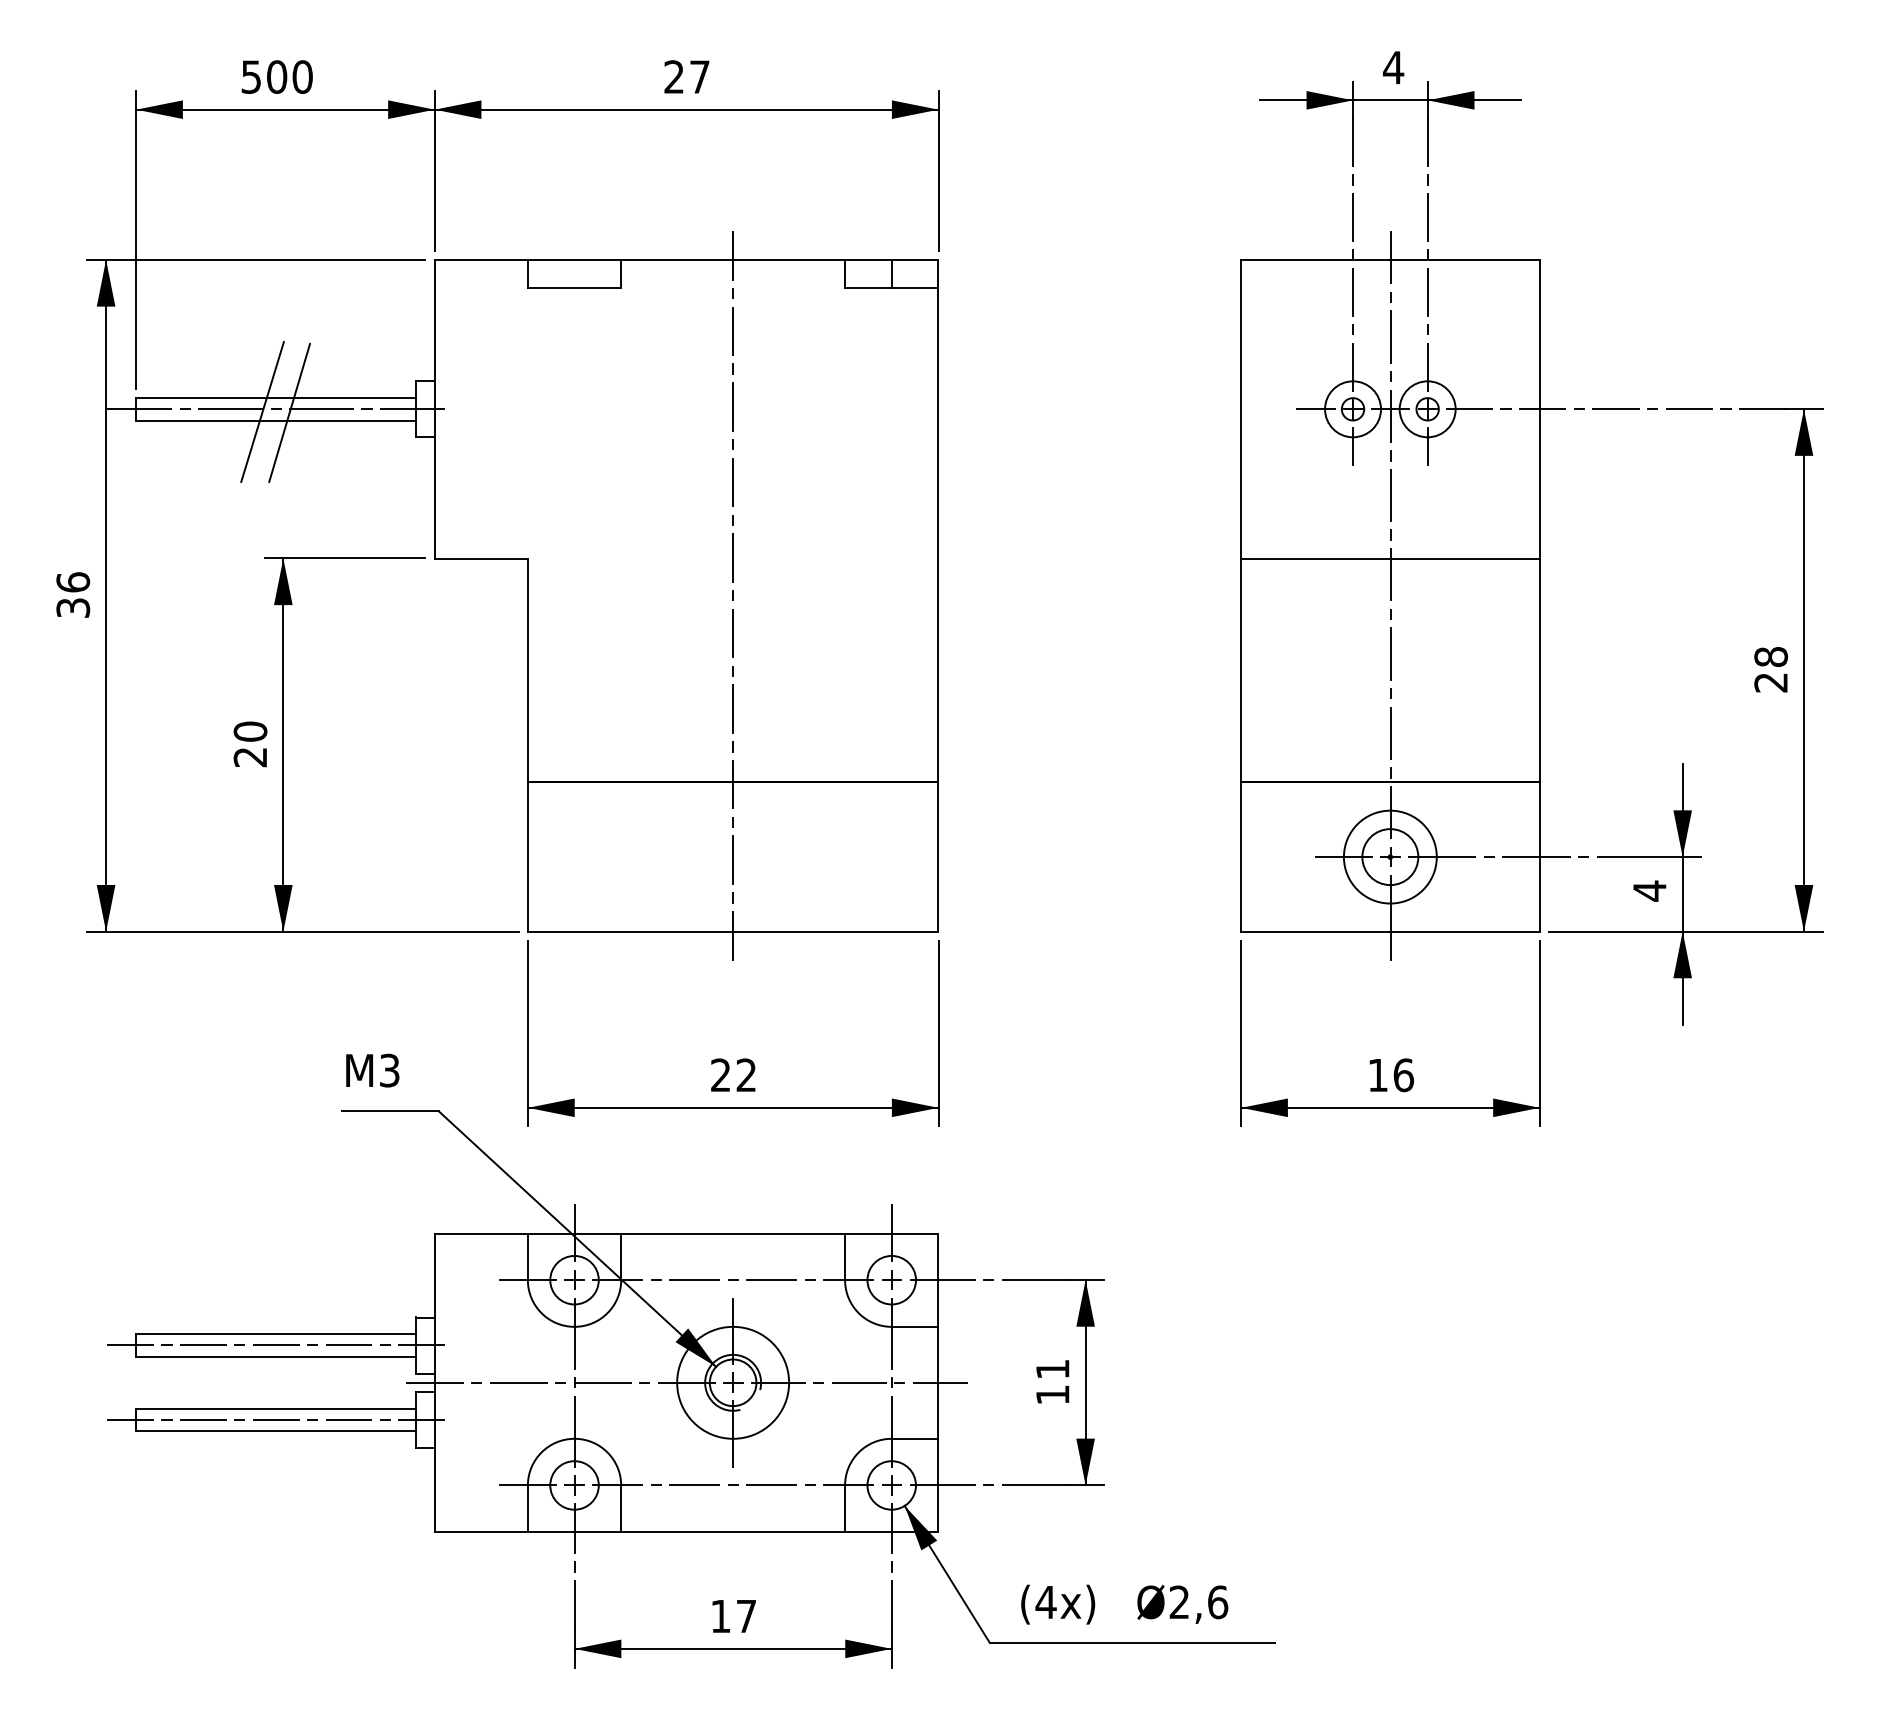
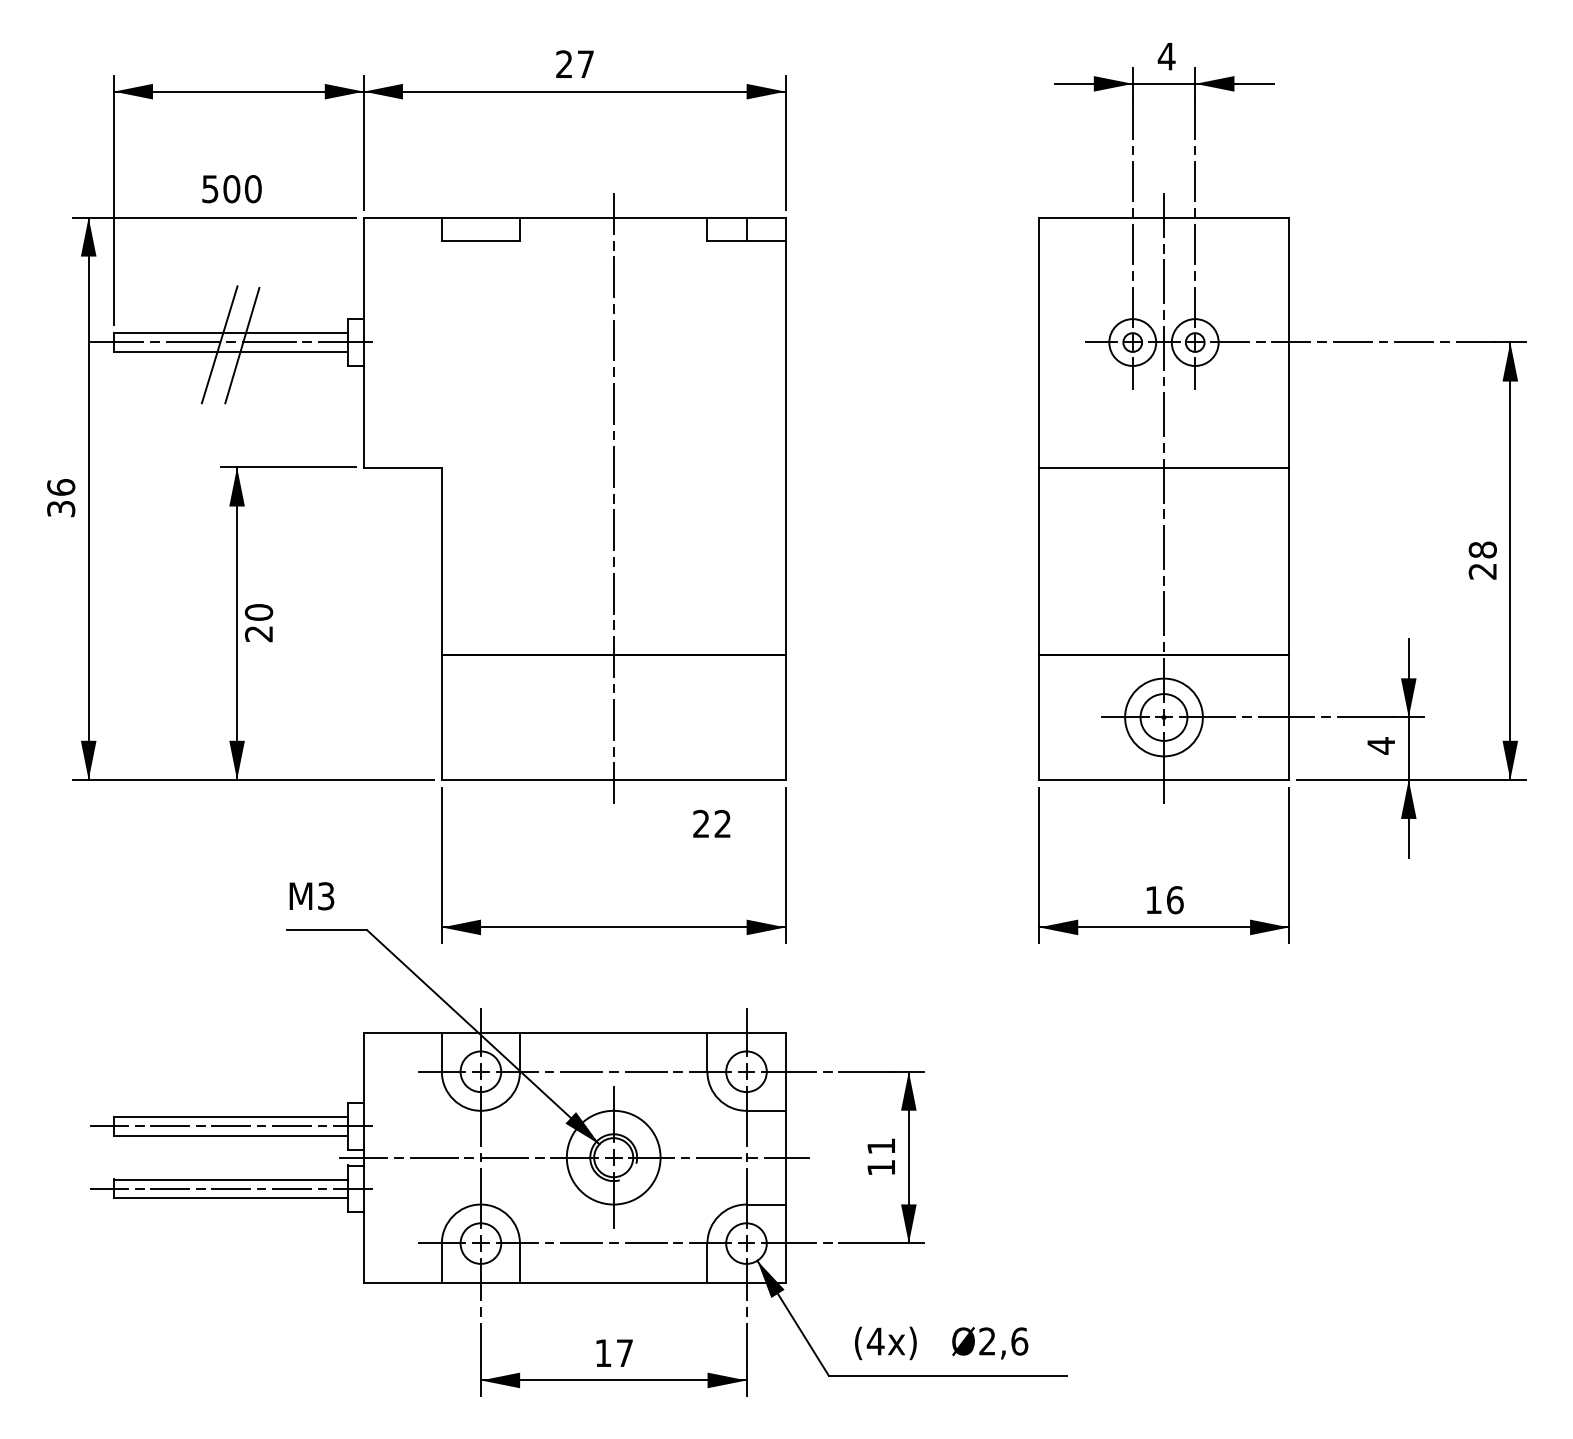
text: (276, 76) -> (231, 188), moved
text: (250, 744) -> (259, 623), moved
text: (733, 1074) -> (711, 823), moved

